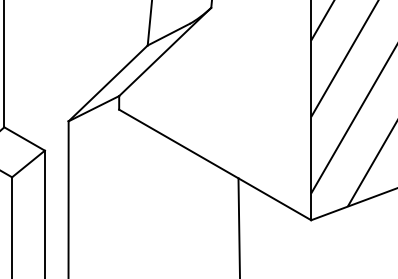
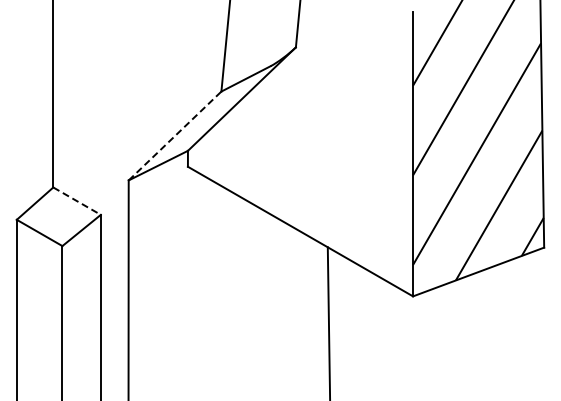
line: (108, 82) -> (175, 135), solid -> dashed
line: (24, 139) -> (77, 201), solid -> dashed

